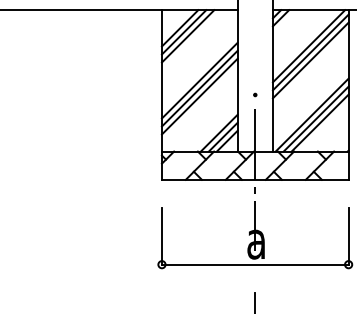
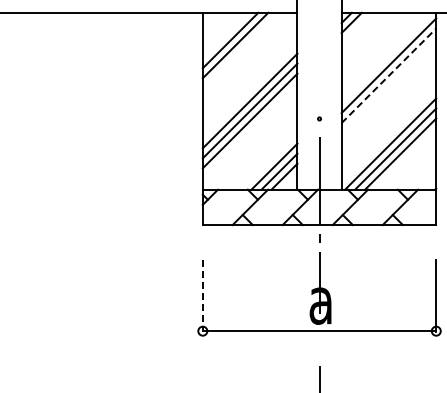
line: (180, 28) -> (225, 35), removed
line: (308, 45) -> (386, 57), removed
line: (310, 60) -> (388, 75), solid -> dashed
line: (161, 236) -> (202, 296), solid -> dashed

